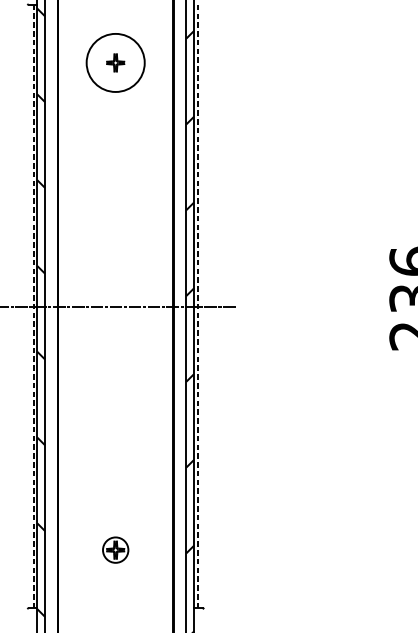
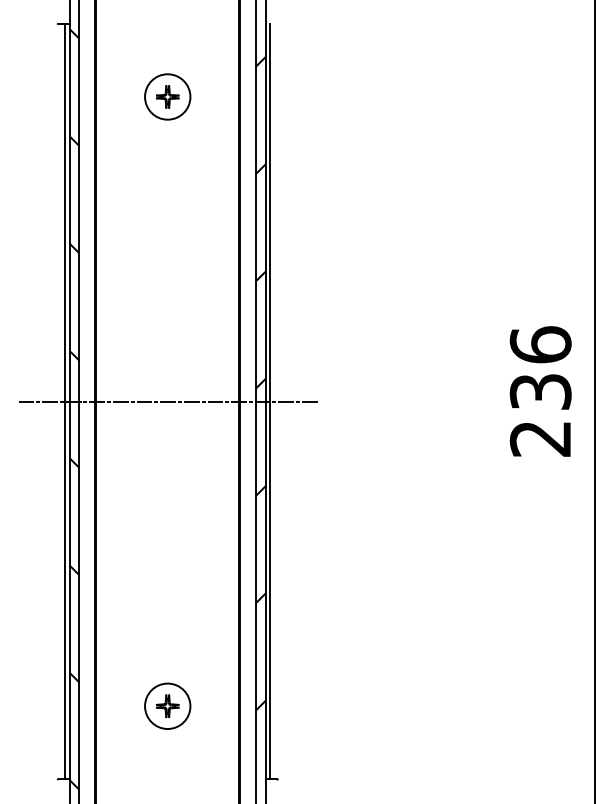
circle: (115, 62) -> (167, 96), size x0.62
line: (33, 306) -> (64, 401), dashed -> solid
line: (197, 306) -> (270, 401), dashed -> solid
circle: (115, 549) -> (167, 705), size x1.43

